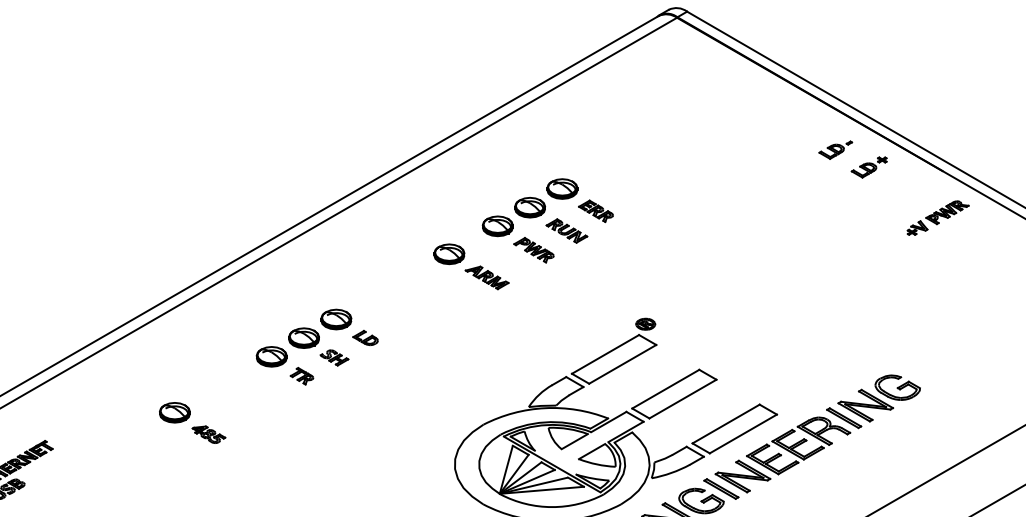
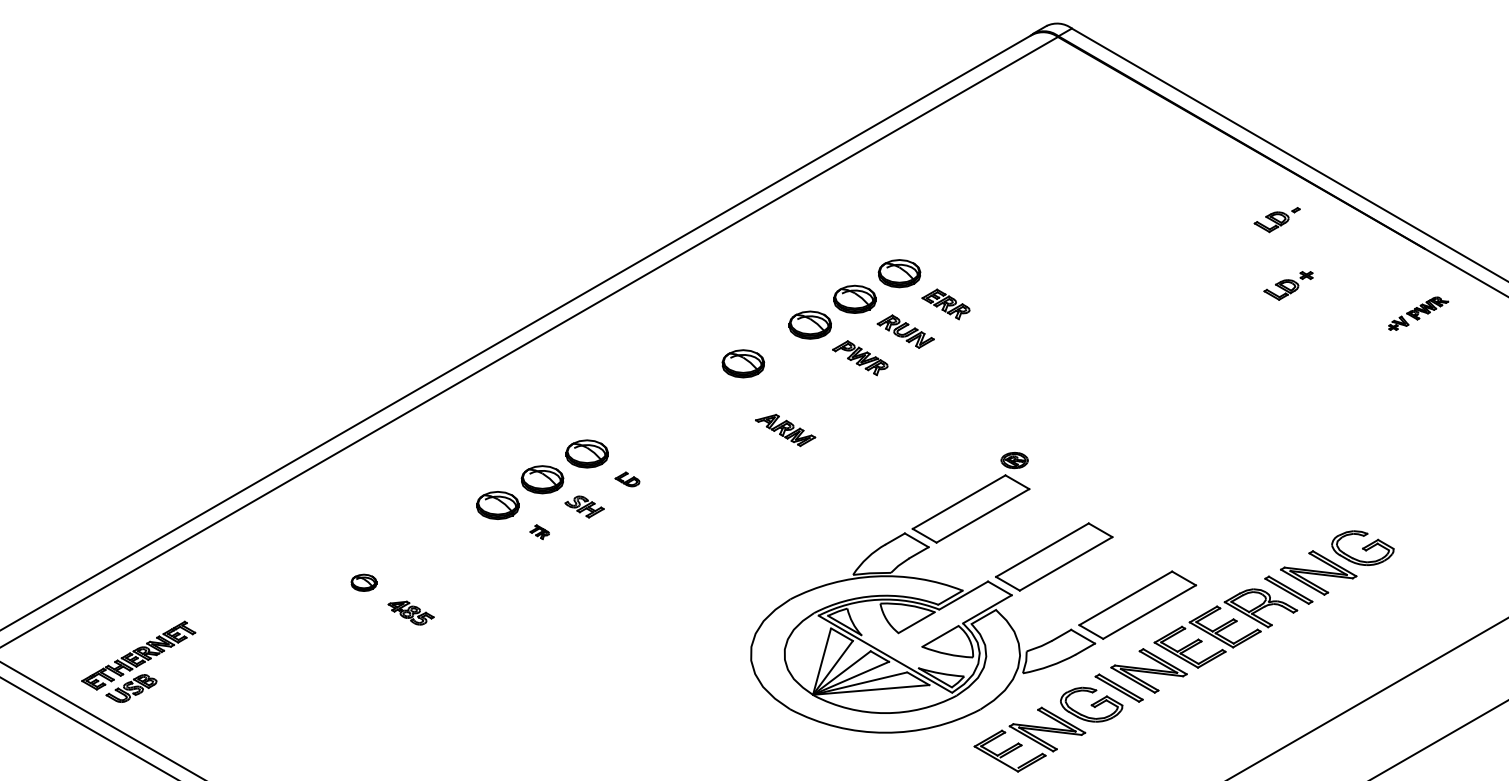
part: (869, 167) -> (1288, 285), moved
part: (937, 217) -> (1418, 313), size x0.7
part: (487, 277) -> (785, 430), moved
part: (365, 338) -> (627, 479), size x0.7
part: (301, 375) -> (539, 531), size x0.6
part: (174, 412) -> (363, 582), size x0.6

